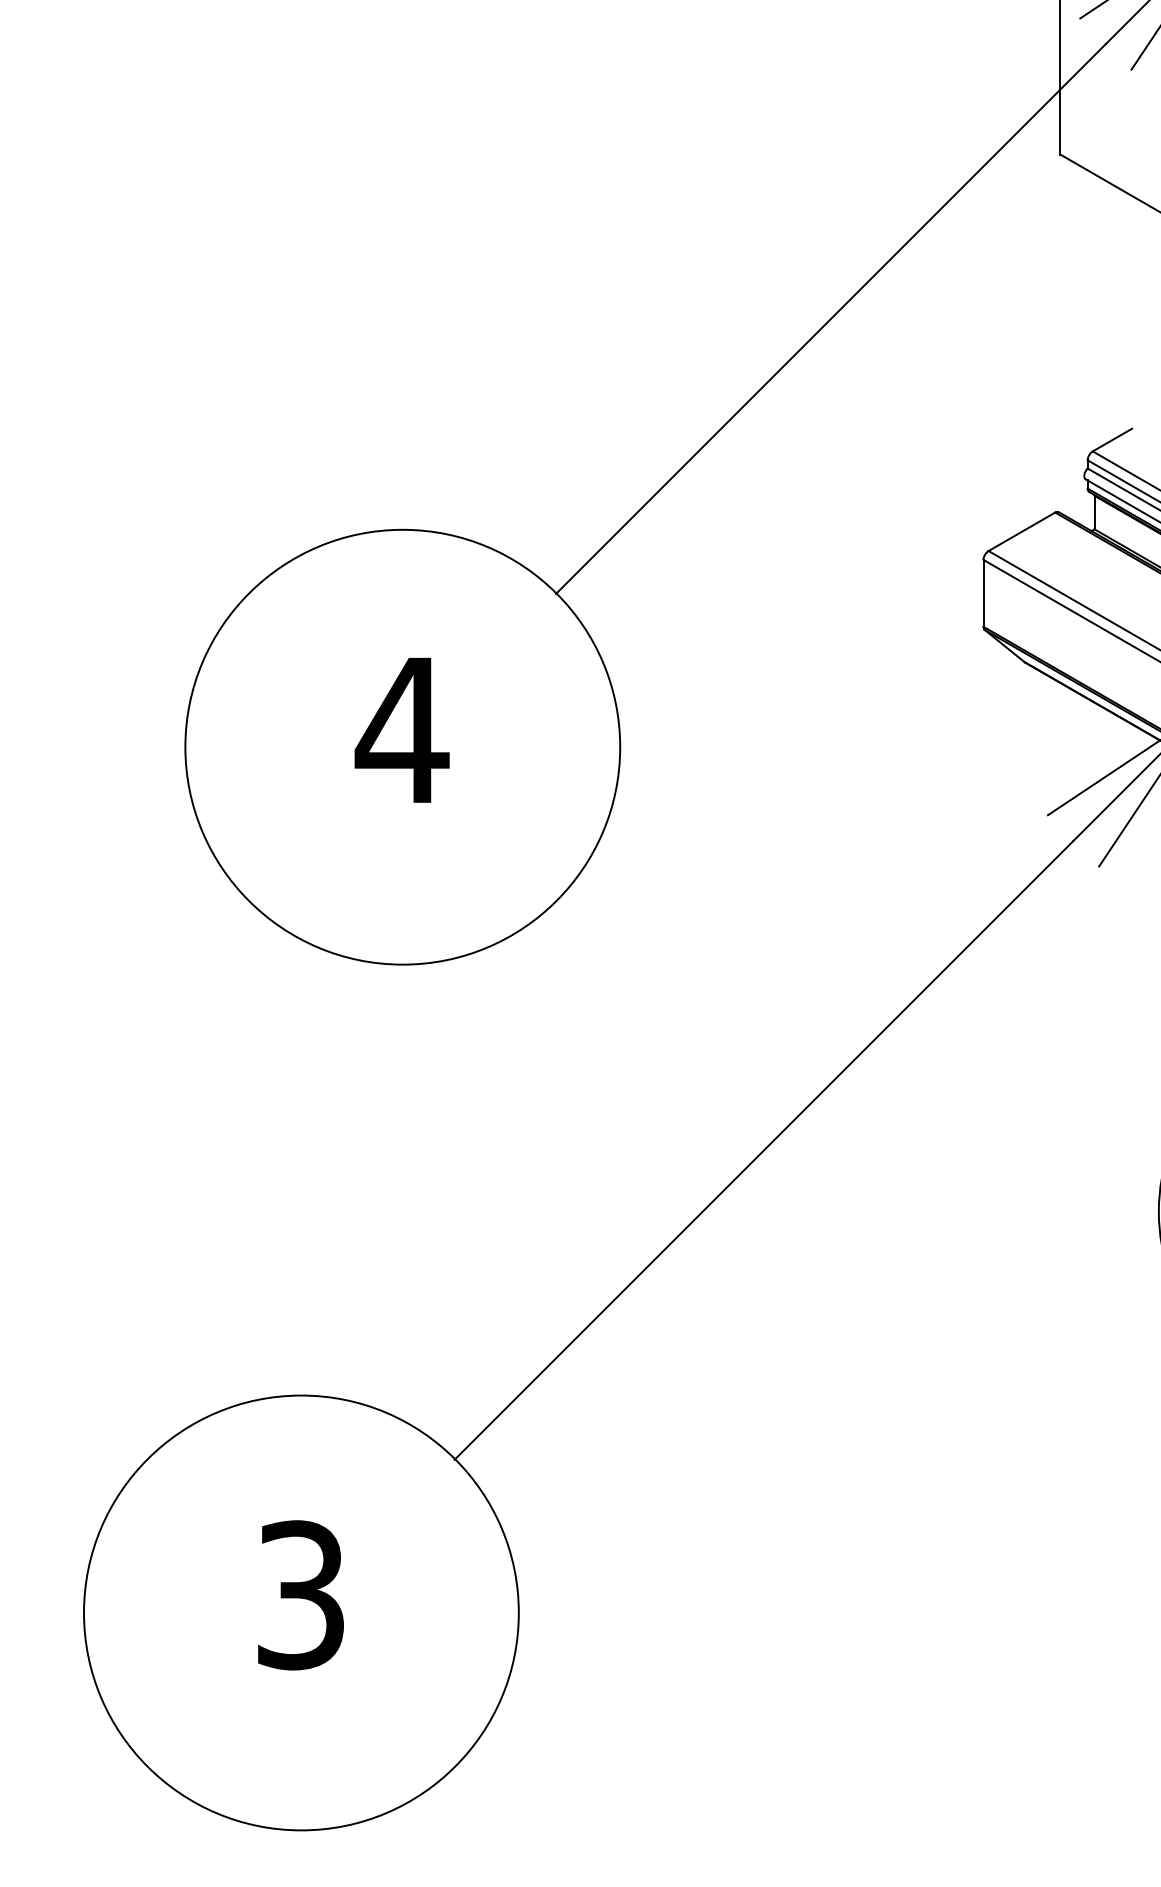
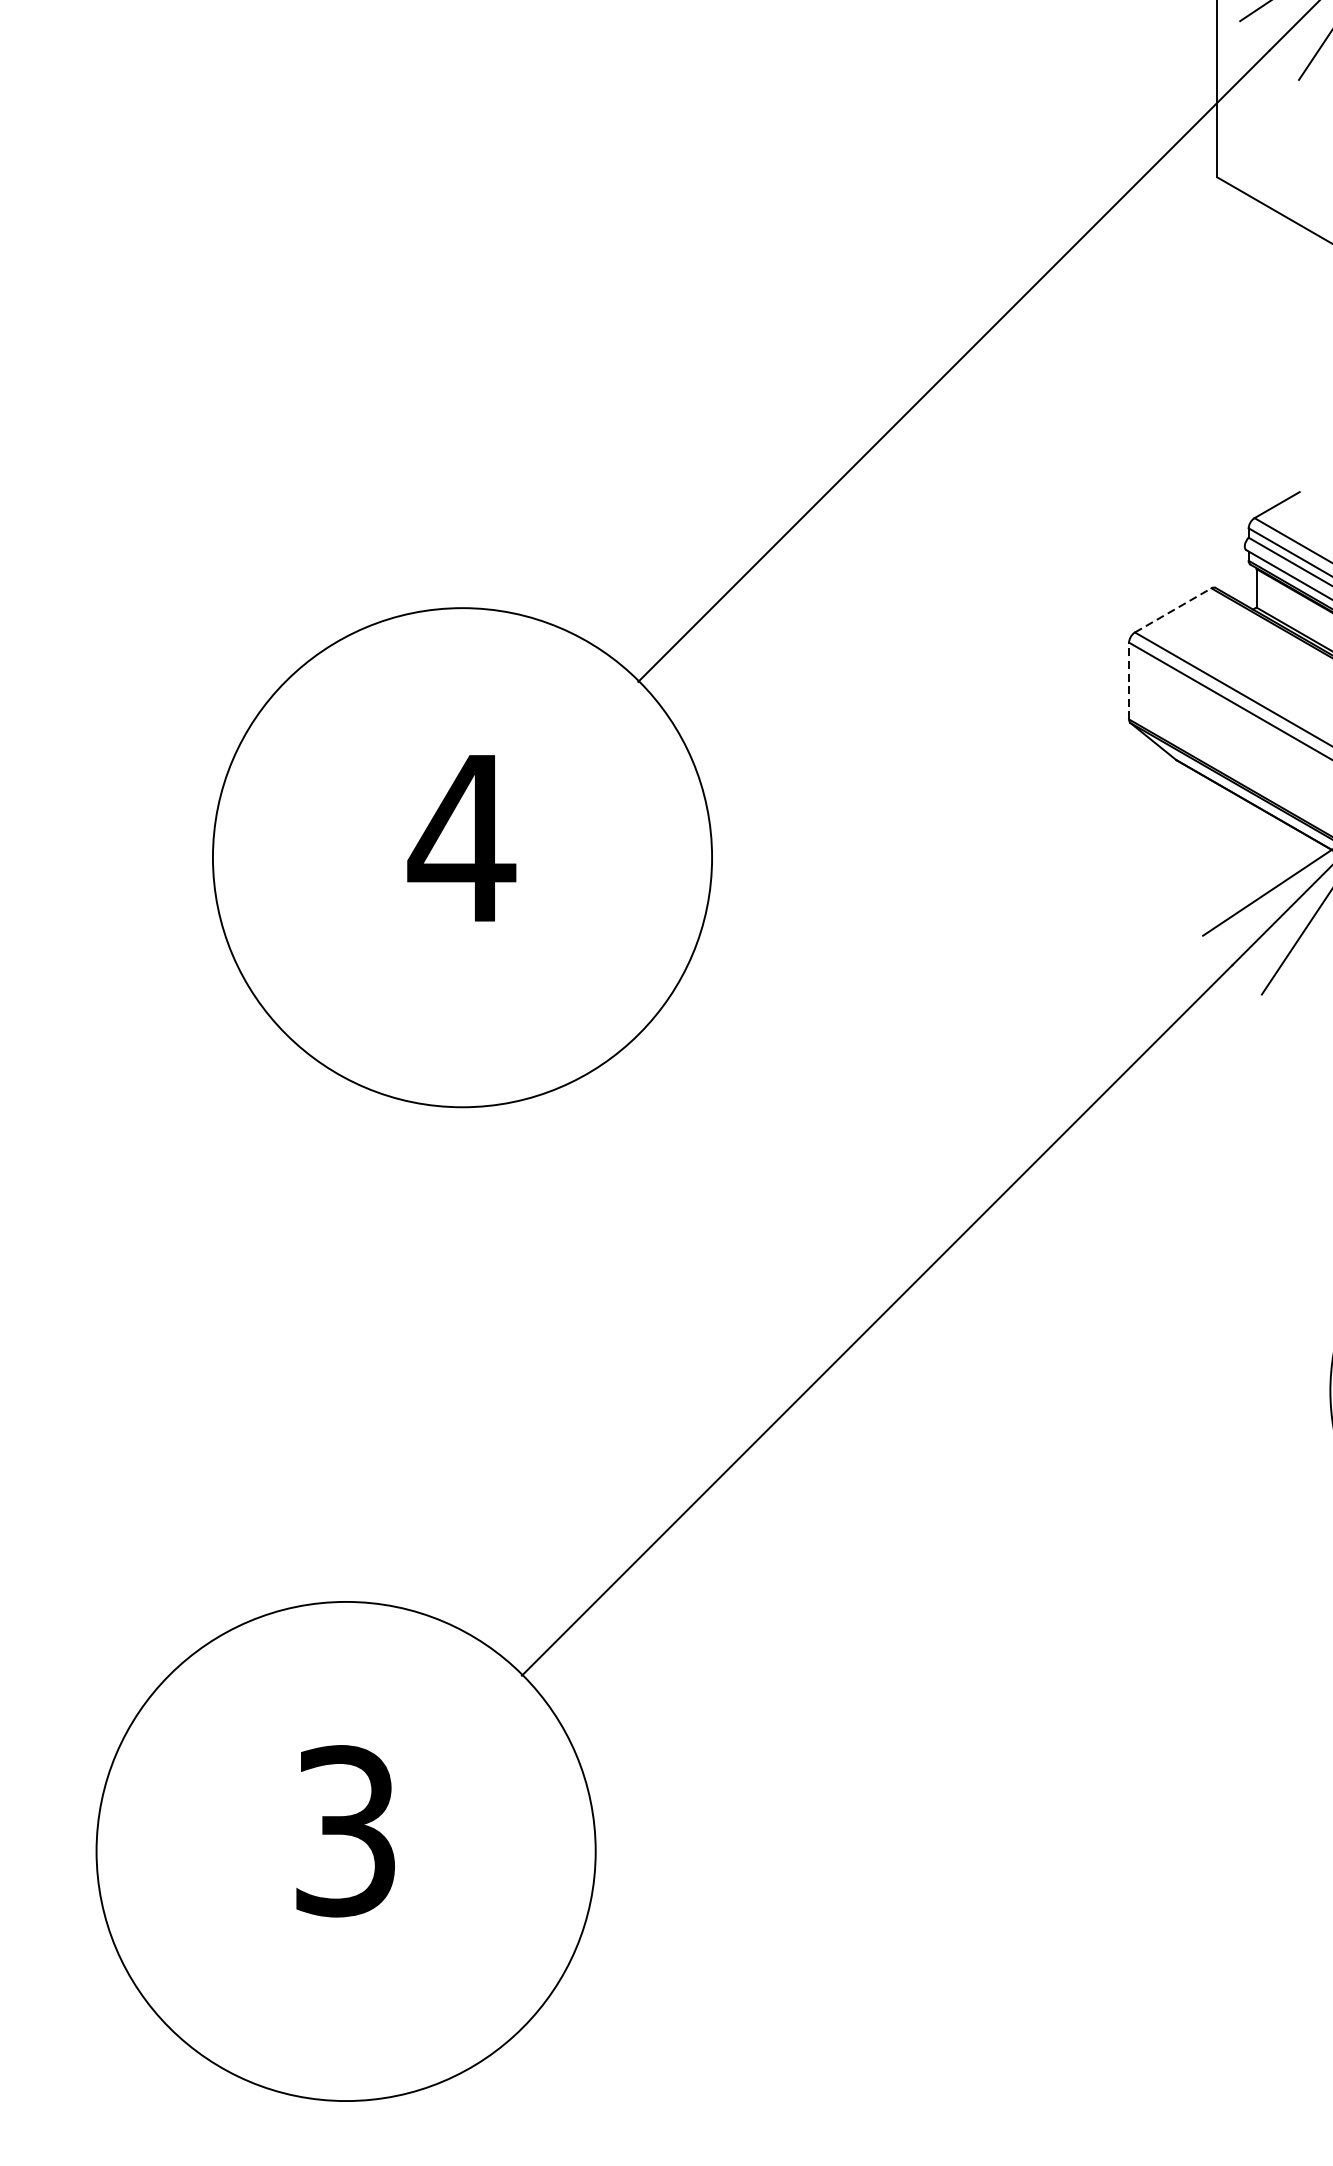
line: (1022, 531) -> (1173, 610), solid -> dashed
line: (983, 592) -> (1129, 680), solid -> dashed

